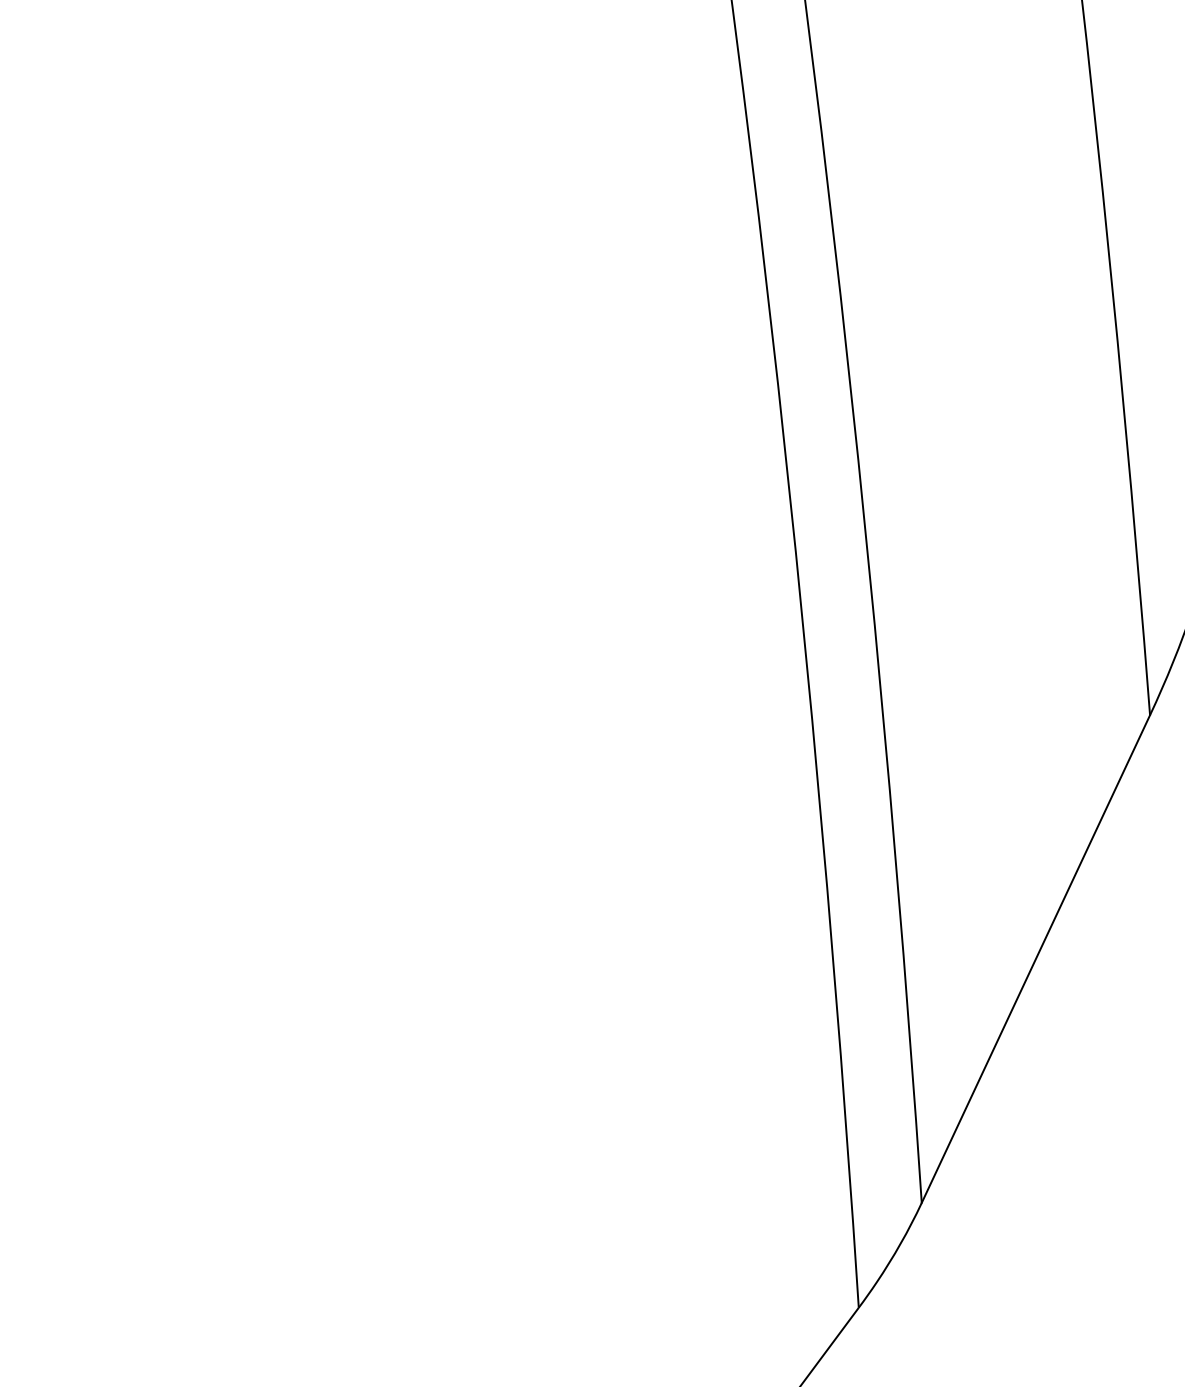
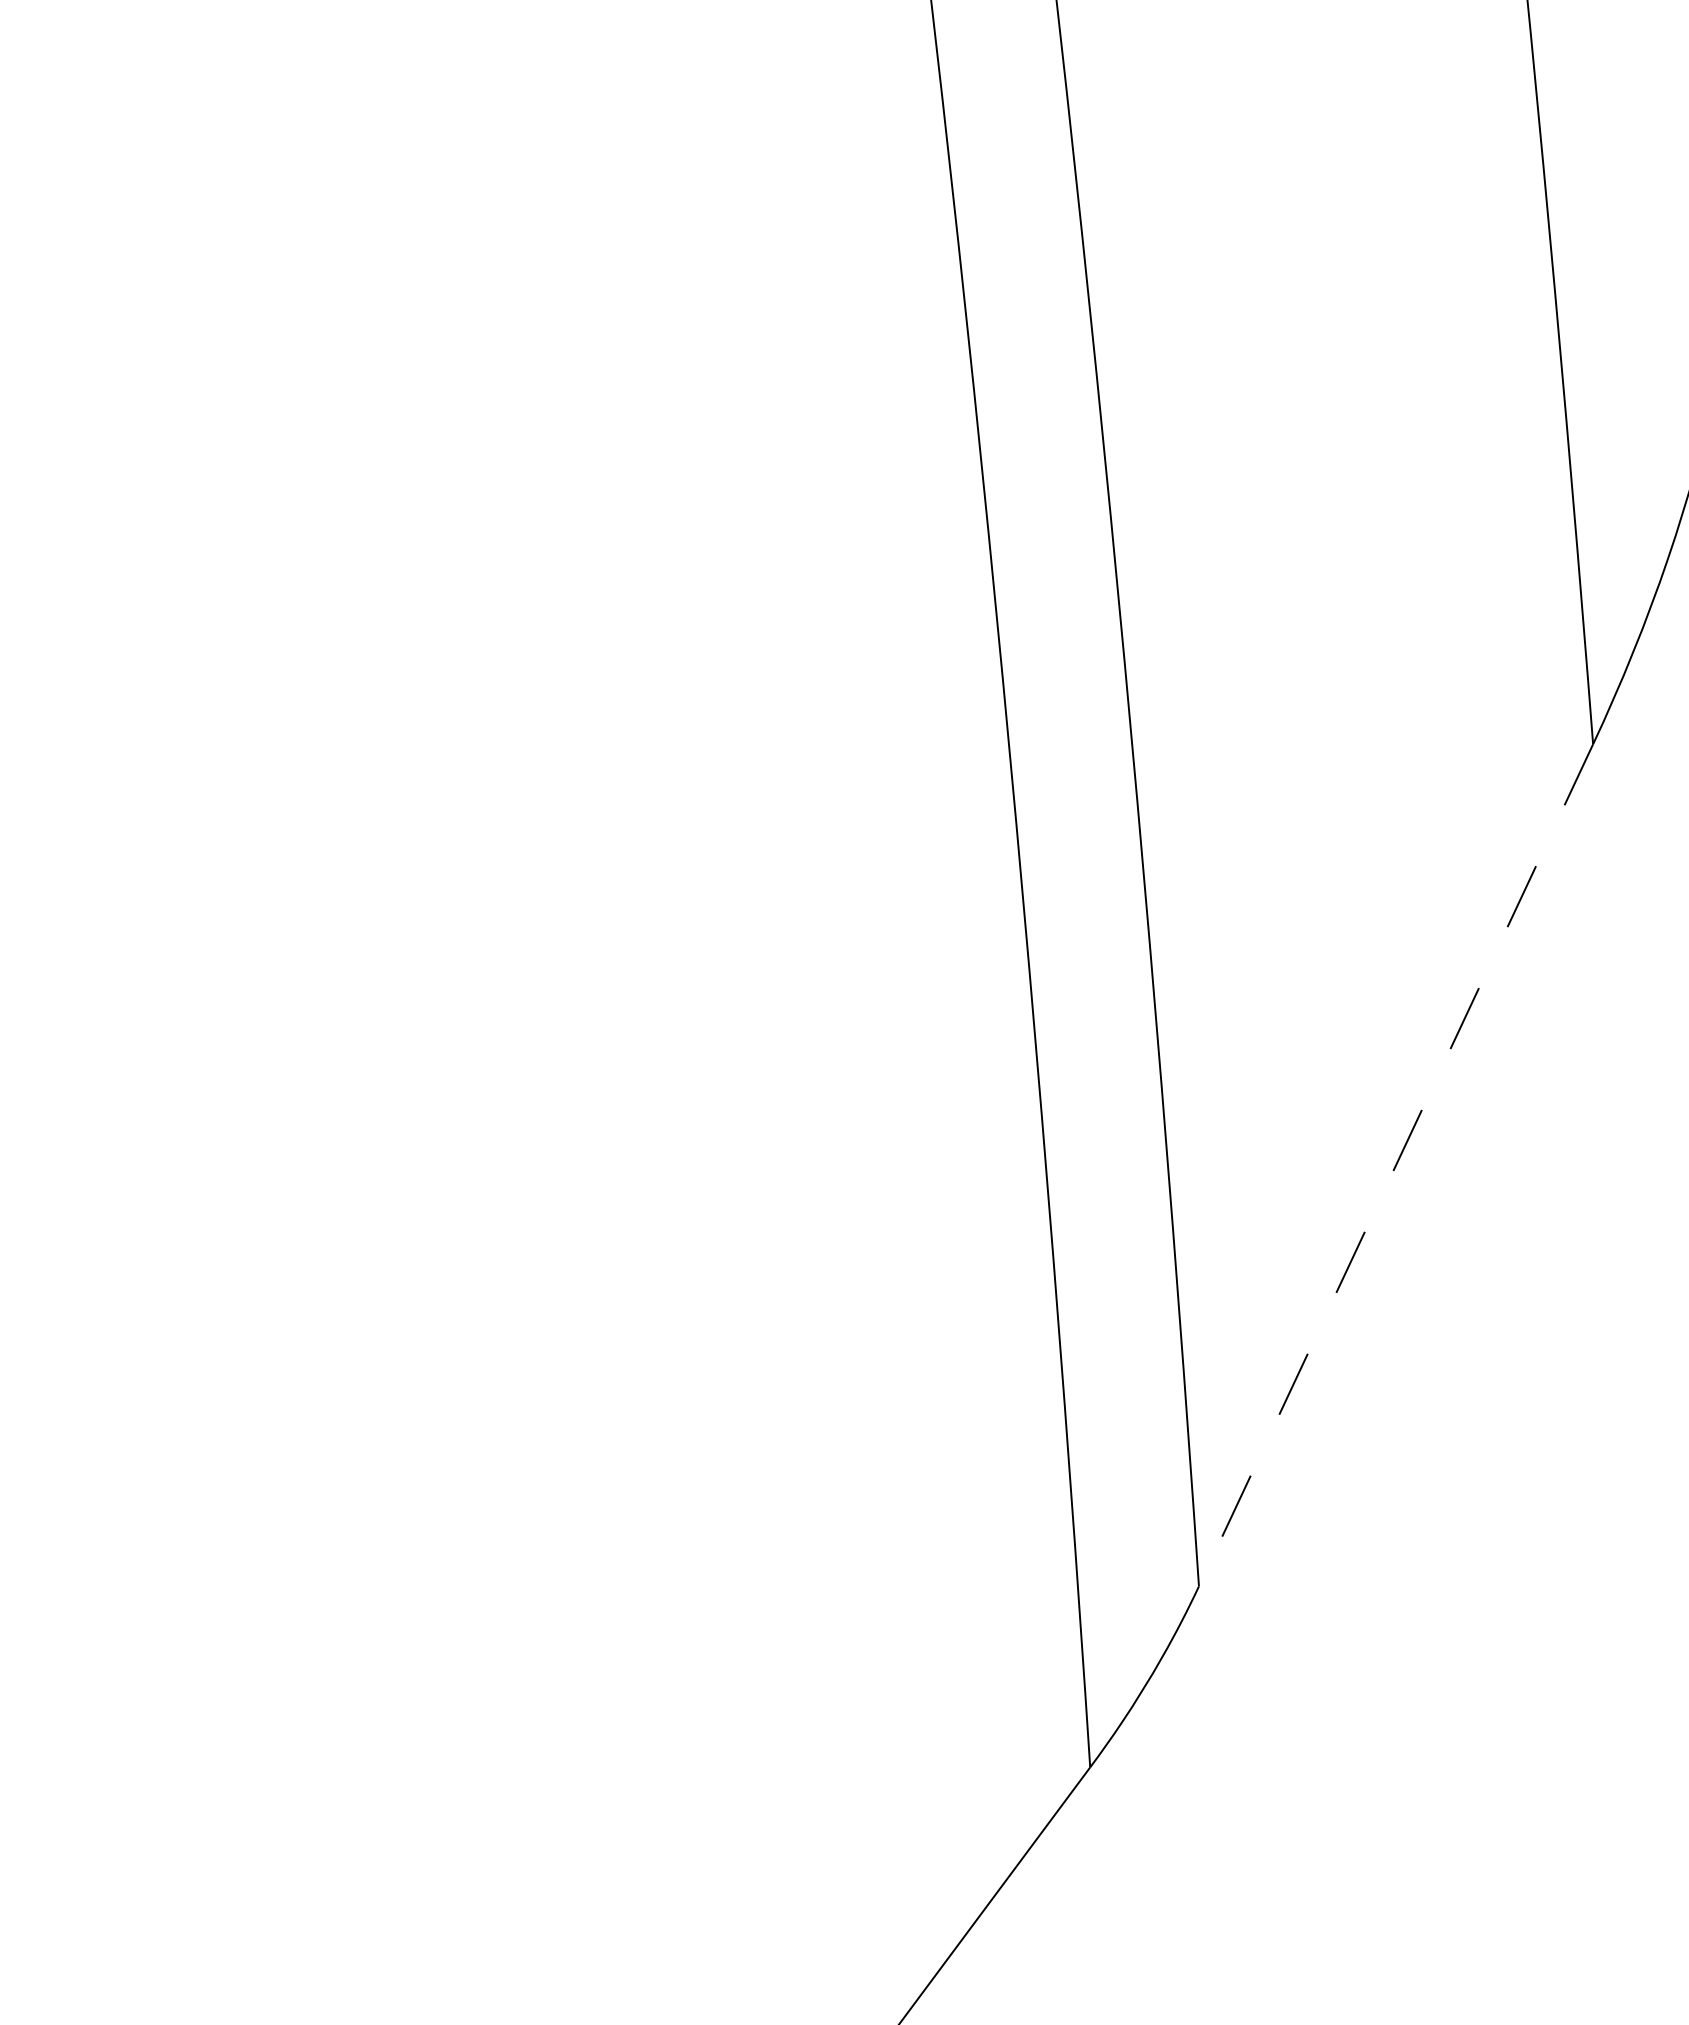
line: (1035, 959) -> (1395, 1166), solid -> dashed

